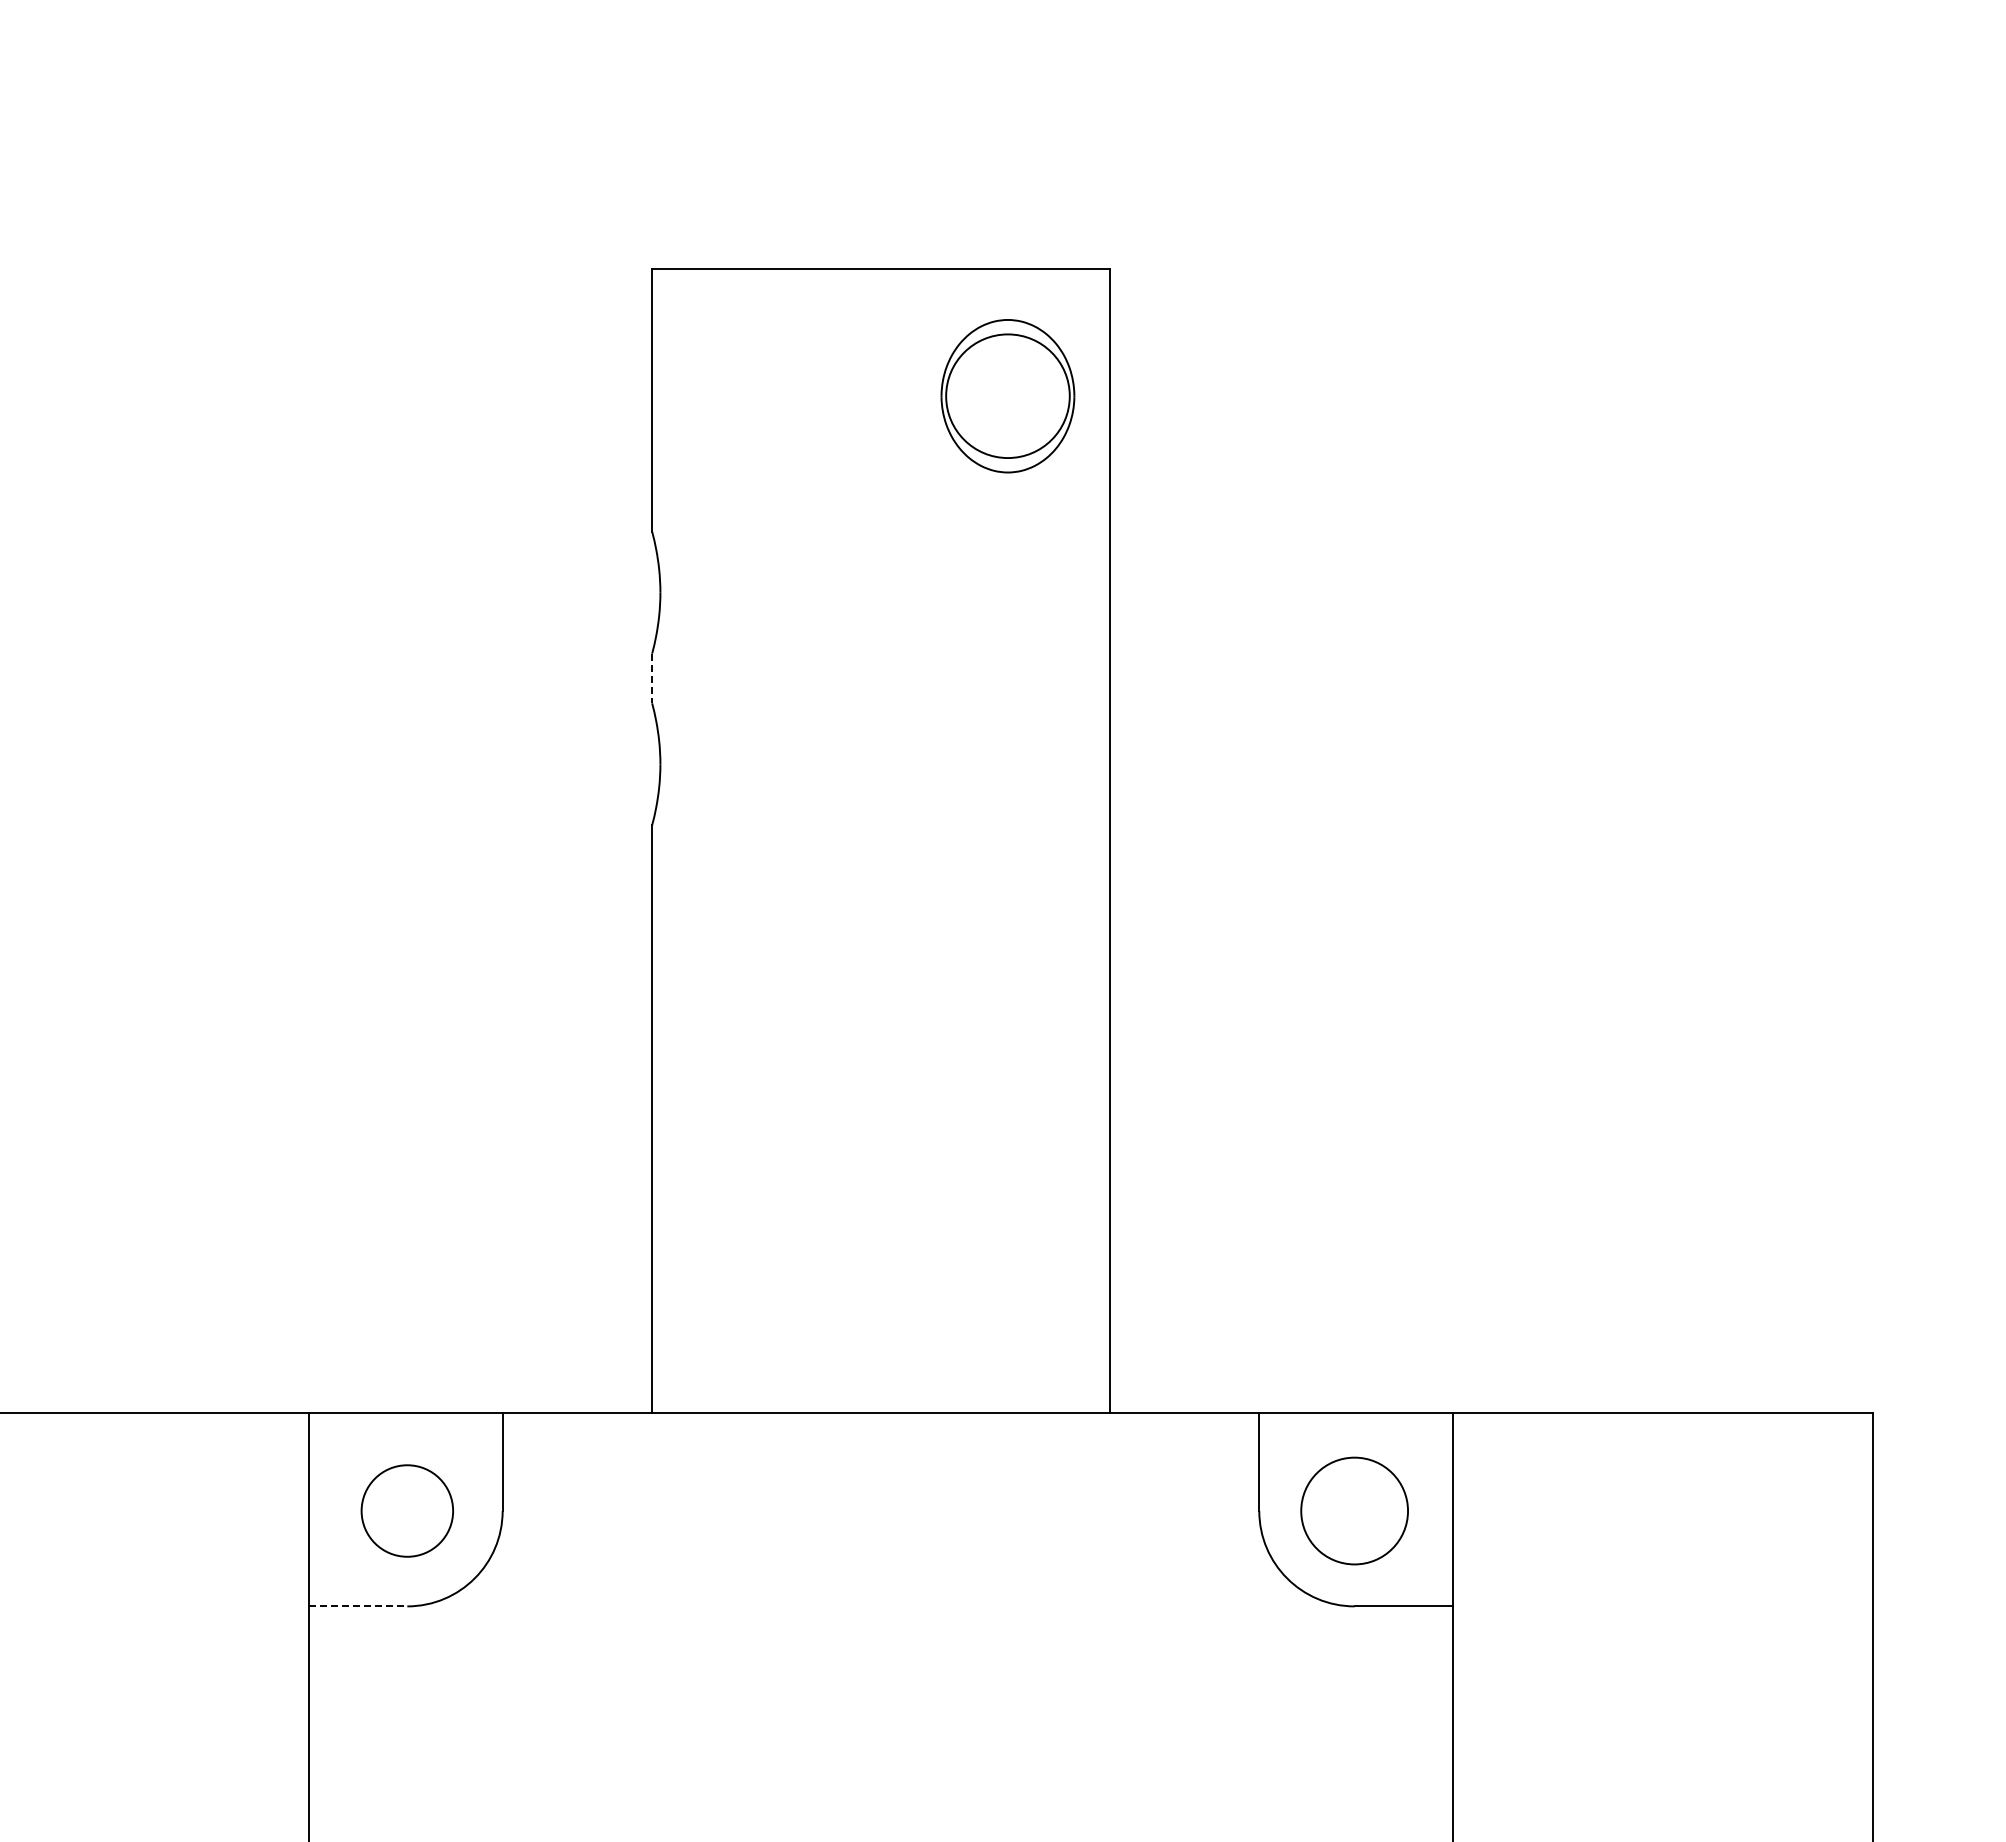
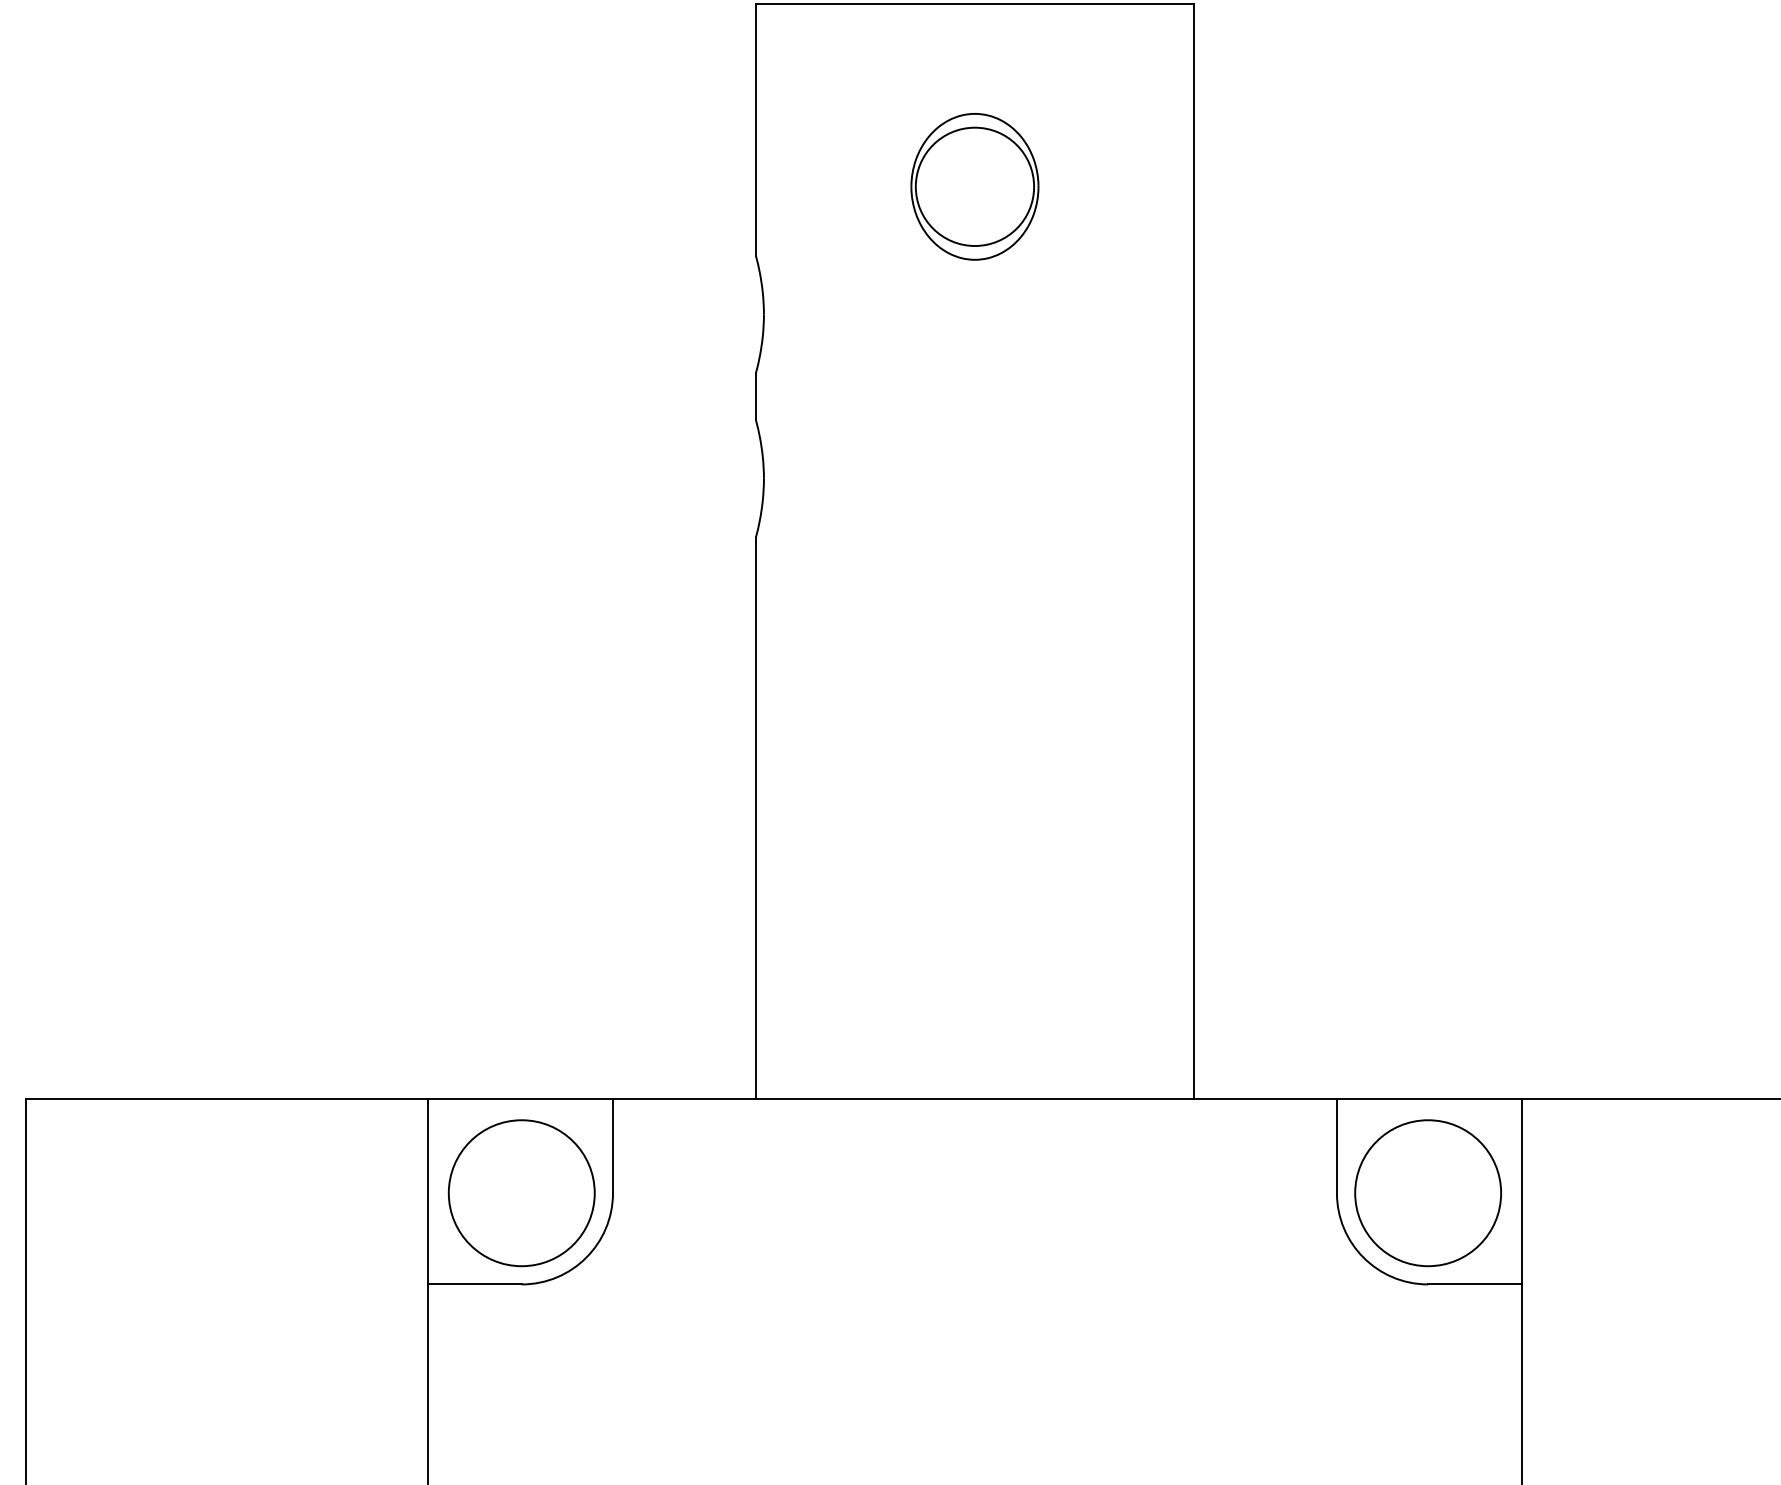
part: (1007, 396) -> (974, 187), moved
line: (652, 678) -> (756, 396), dashed -> solid
circle: (407, 1510) -> (521, 1192), size x1.67
circle: (1354, 1510) -> (1428, 1192), size x1.43
line: (358, 1606) -> (475, 1284), dashed -> solid

